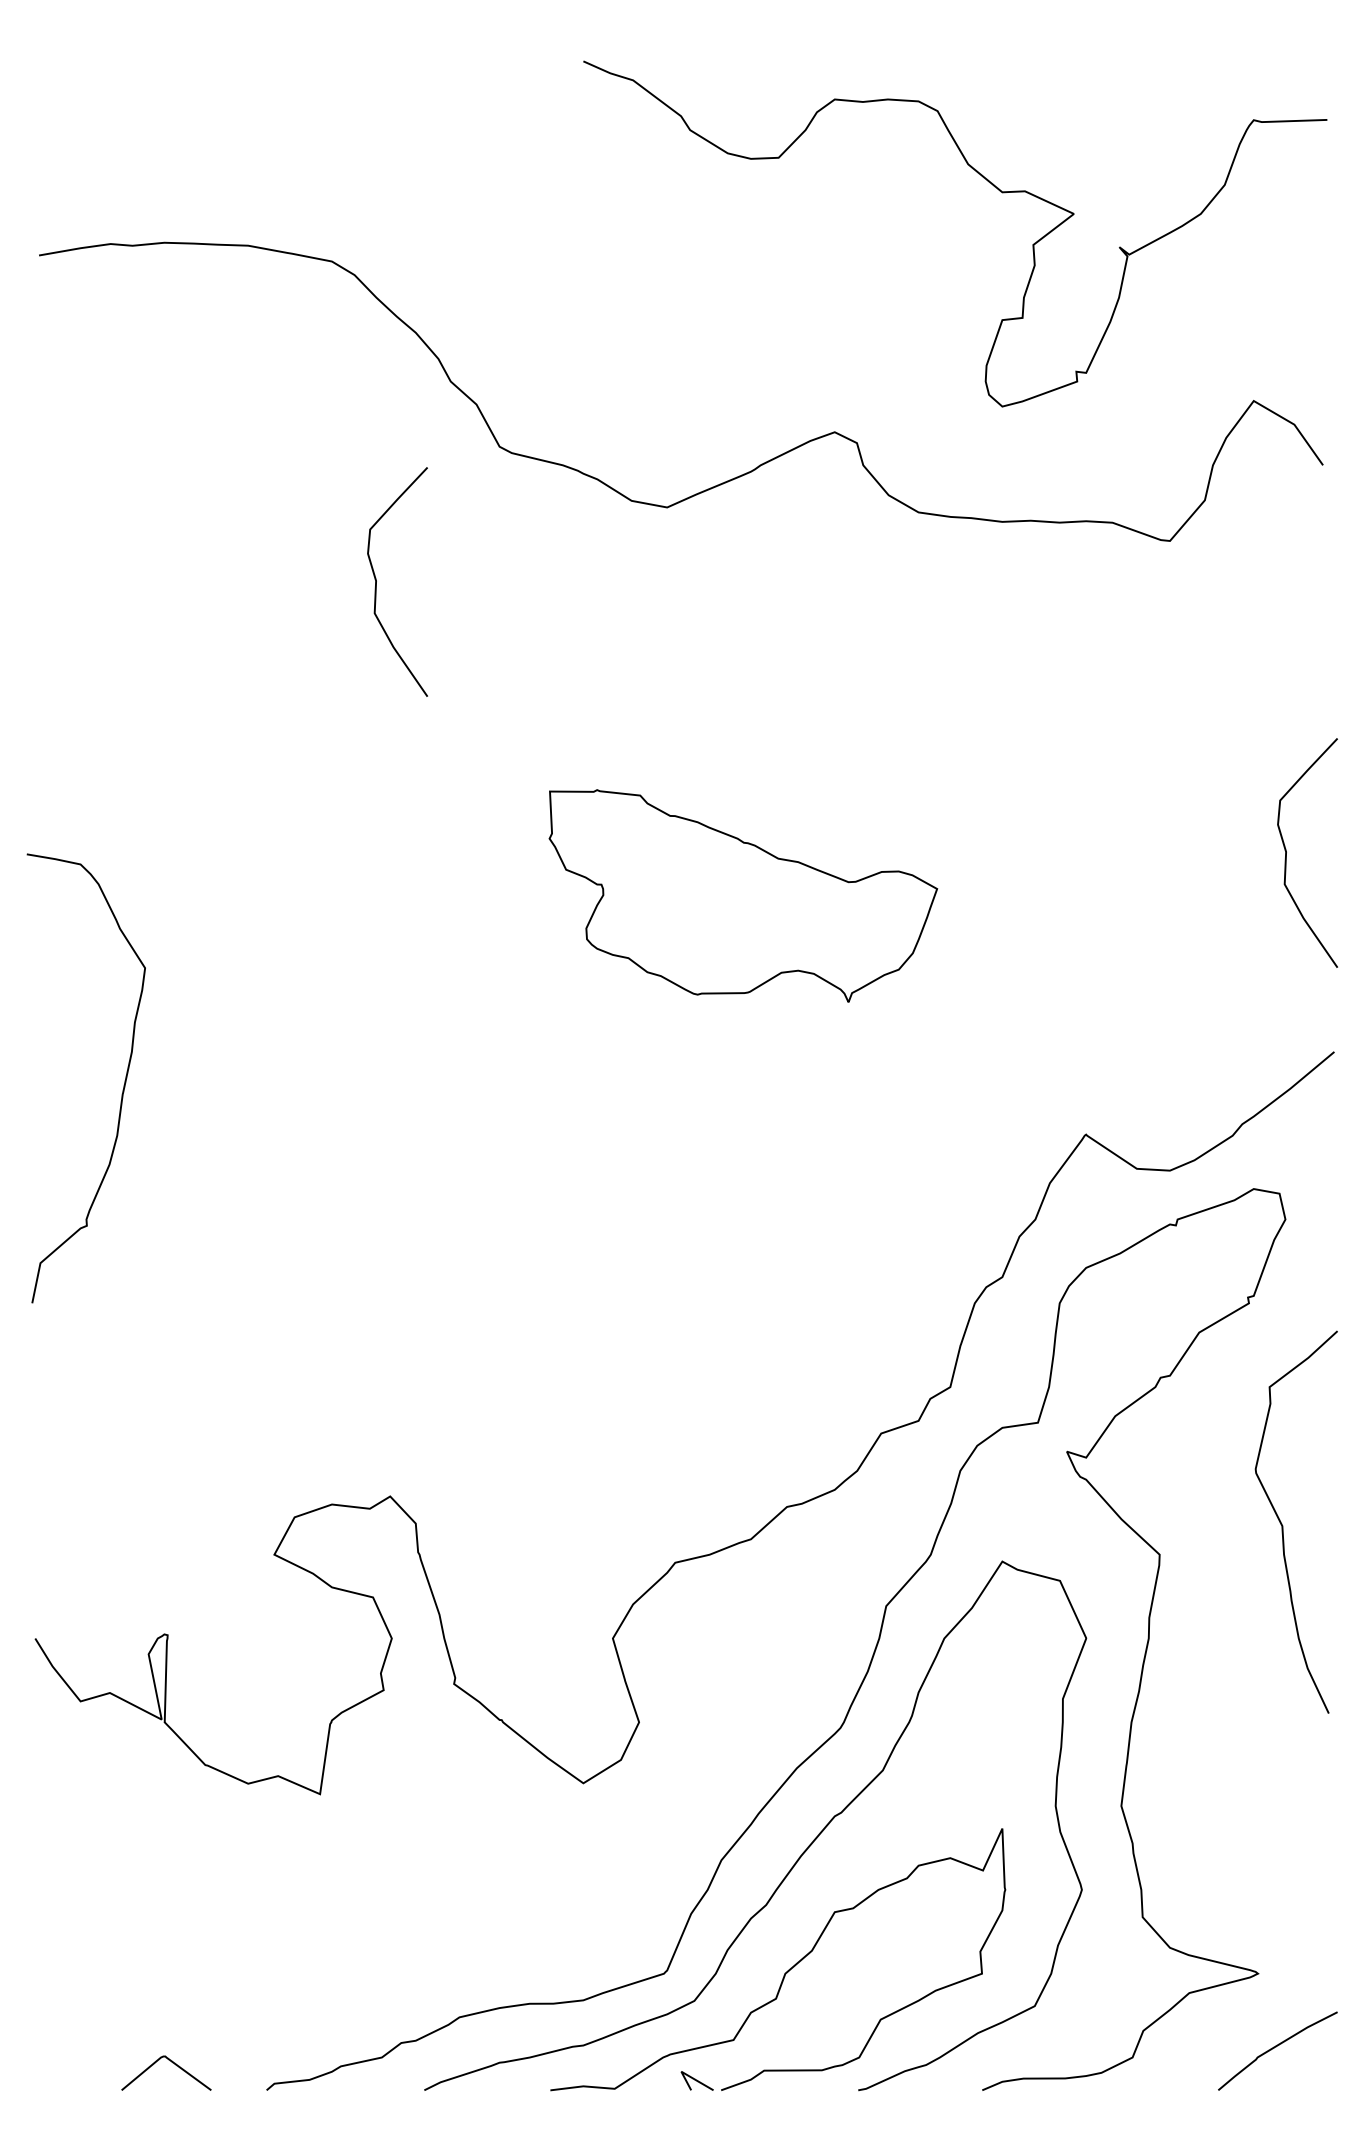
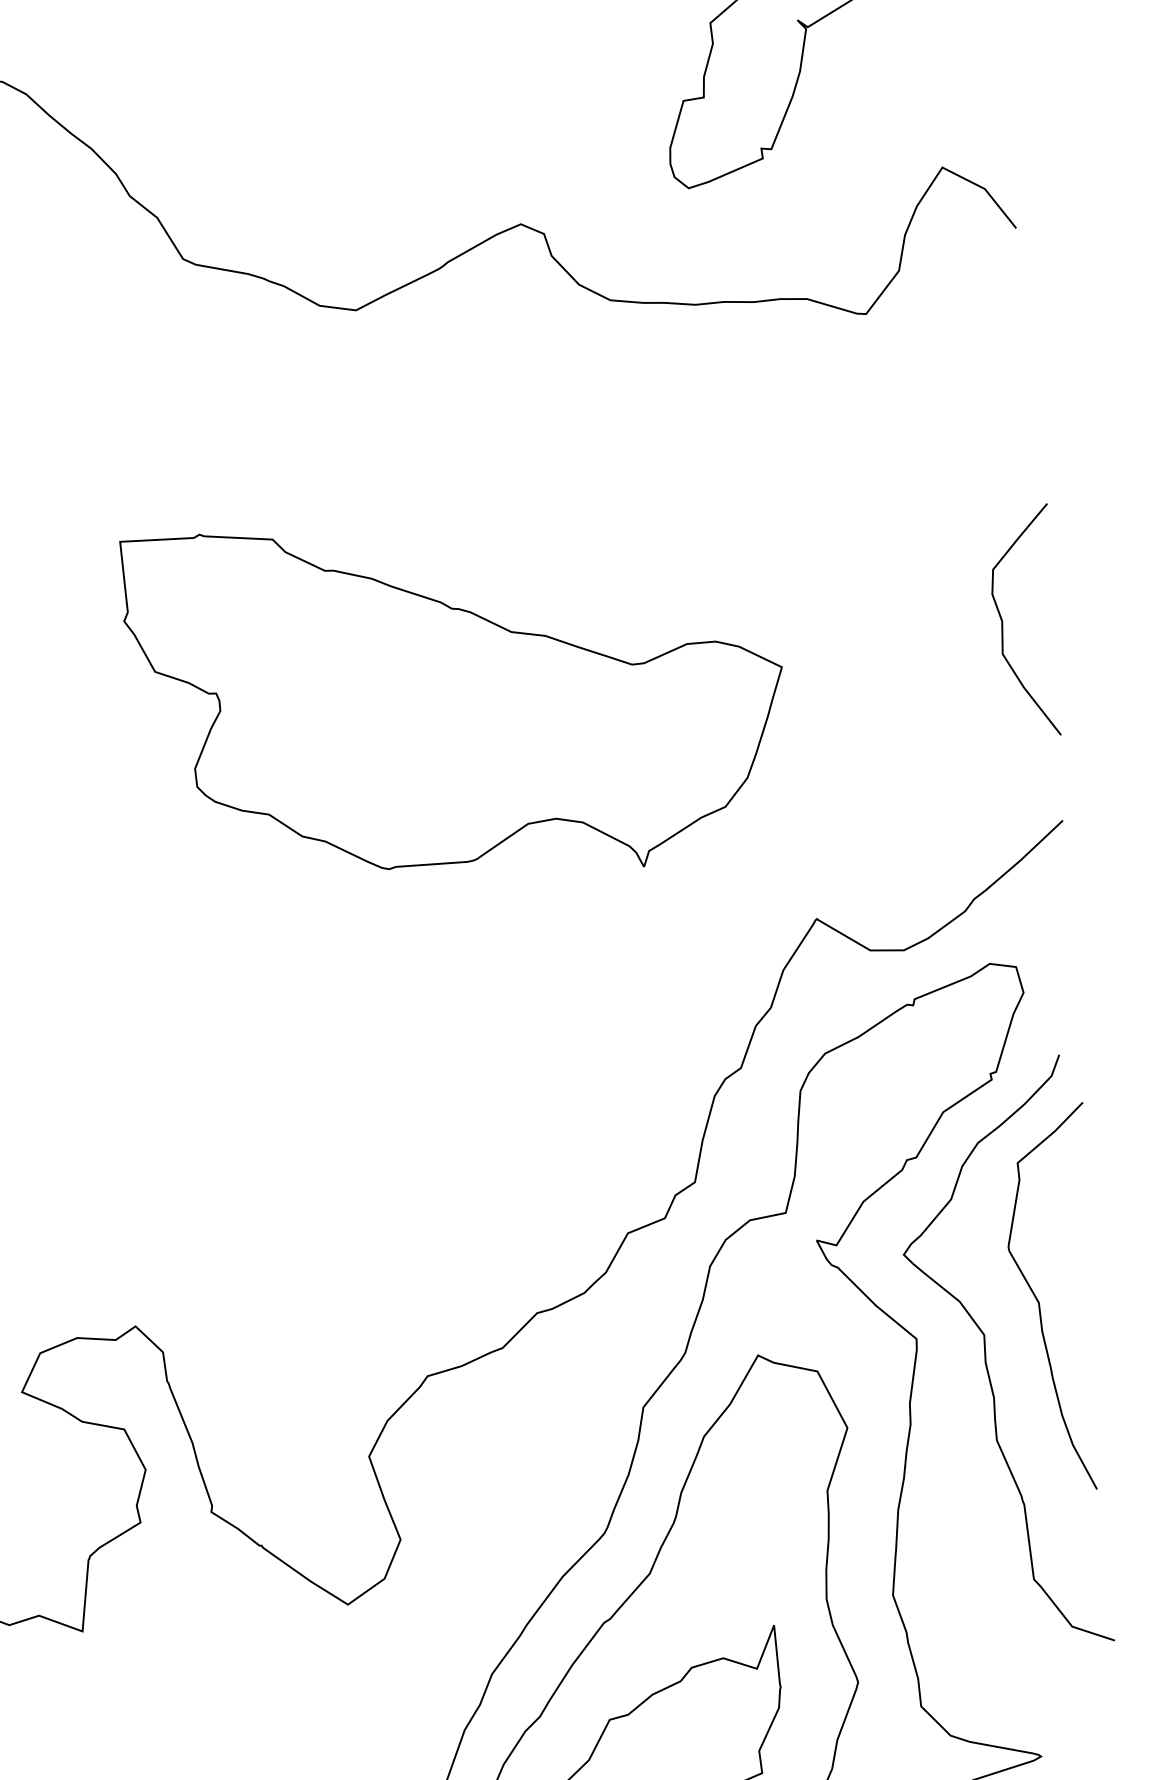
curve: (376, 581) -> (66, 402), removed
part: (743, 895) -> (456, 697), size x1.67
curve: (1227, 1573) -> (986, 1353), added

